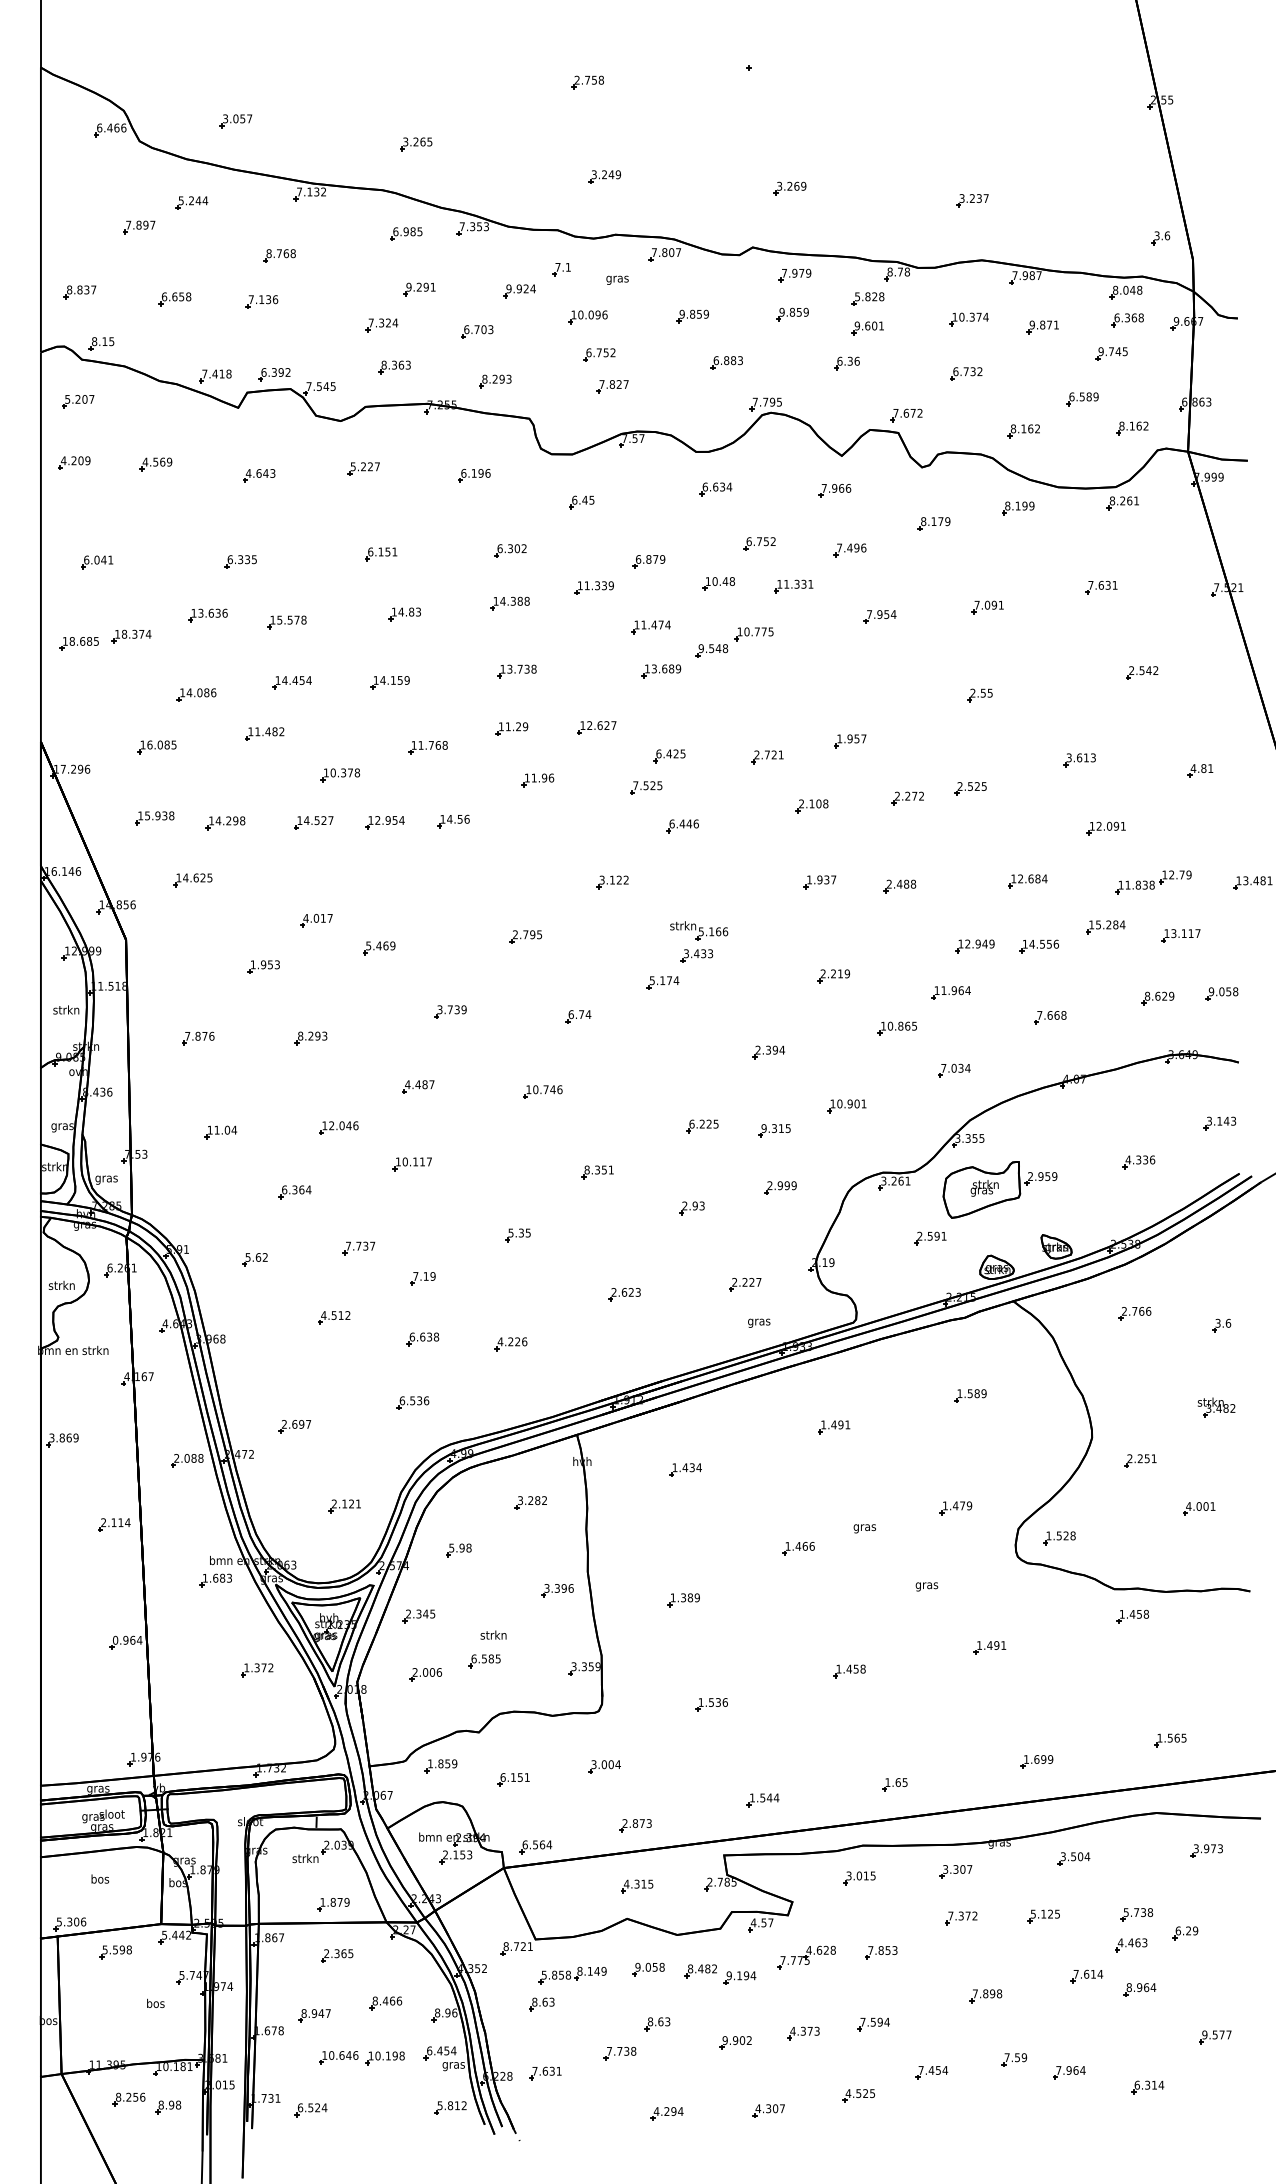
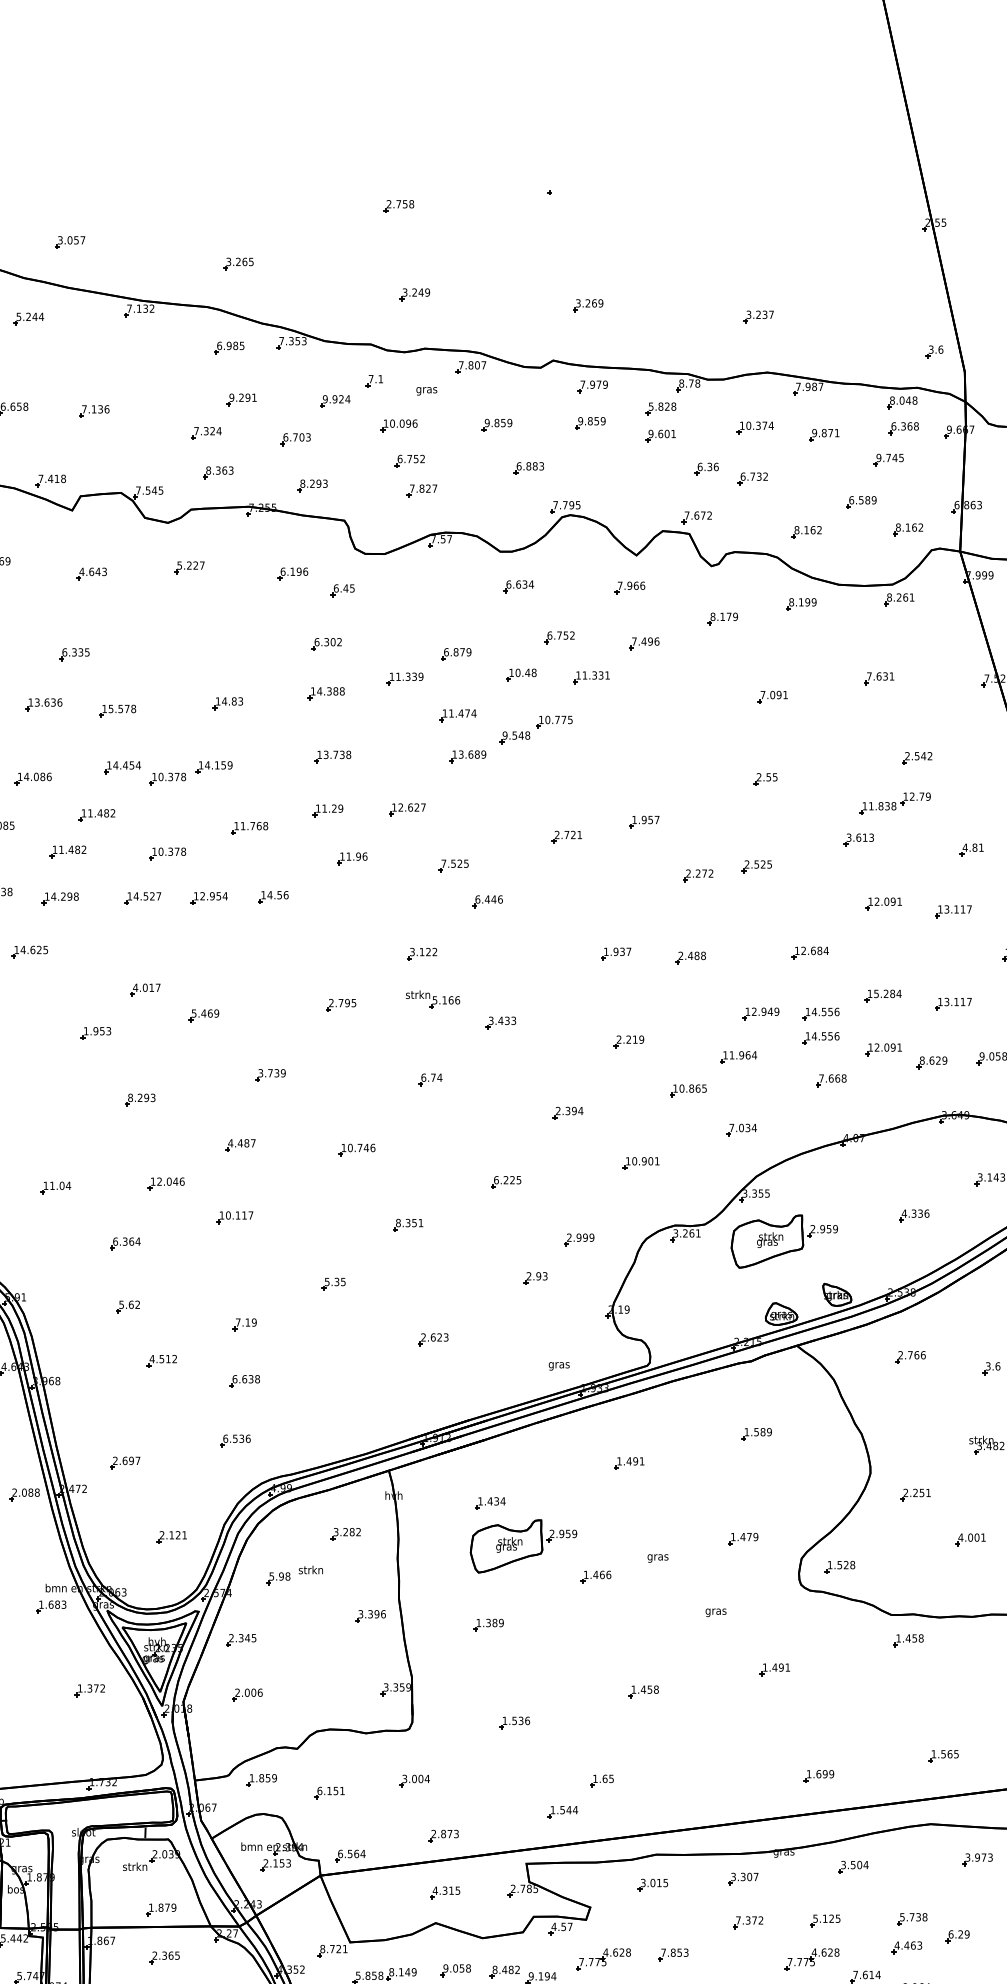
part: (279, 255) -> (110, 368), removed
part: (846, 363) -> (706, 469), moved
part: (274, 374) -> (106, 479), removed
part: (581, 502) -> (342, 590), moved
part: (381, 554) -> (206, 647), removed
part: (879, 616) -> (671, 705), removed
part: (339, 695) -> (166, 779), added
part: (669, 756) -> (475, 836), removed
part: (233, 772) -> (67, 851), added
part: (811, 806) -> (608, 883), removed
part: (1180, 836) -> (953, 911), added
part: (1153, 882) -> (895, 803), moved
part: (699, 930) -> (433, 999), moved
part: (1038, 972) -> (820, 1038), added
part: (662, 982) -> (468, 1047), removed
part: (1105, 984) -> (883, 1049), added
part: (578, 1016) -> (430, 1079), moved
part: (198, 1038) -> (35, 1100), removed
part: (774, 1130) -> (573, 1186), removed
part: (691, 1208) -> (535, 1278), moved
part: (930, 1238) -> (719, 1287), removed
part: (358, 1248) -> (184, 1296), removed
part: (254, 1259) -> (127, 1306), moved
part: (745, 1284) -> (546, 1330), removed
part: (510, 1344) -> (326, 1386), removed
part: (720, 1515) -> (523, 1546), added
text: (493, 1634) -> (310, 1569), moved
part: (484, 1661) -> (302, 1682), removed
part: (894, 1784) -> (601, 1780), moved
part: (1029, 1957) -> (811, 1959), added

